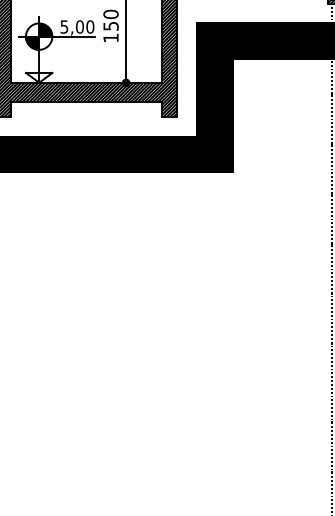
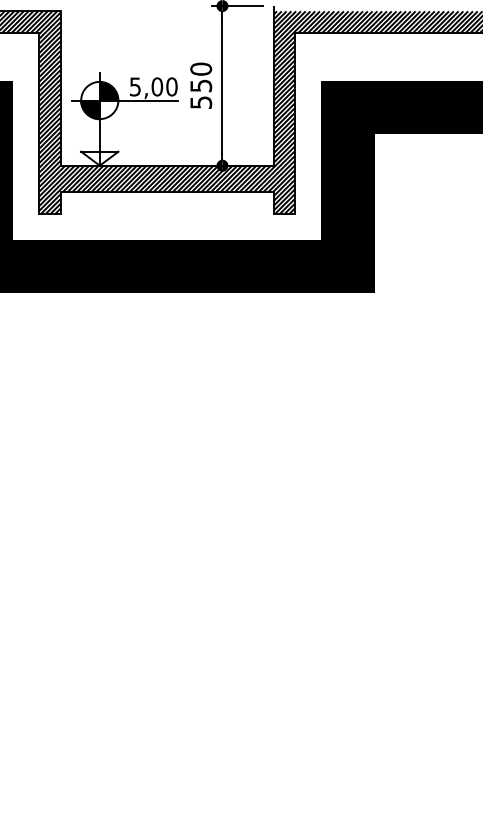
text: (111, 38) -> (201, 102), 150 -> 550

